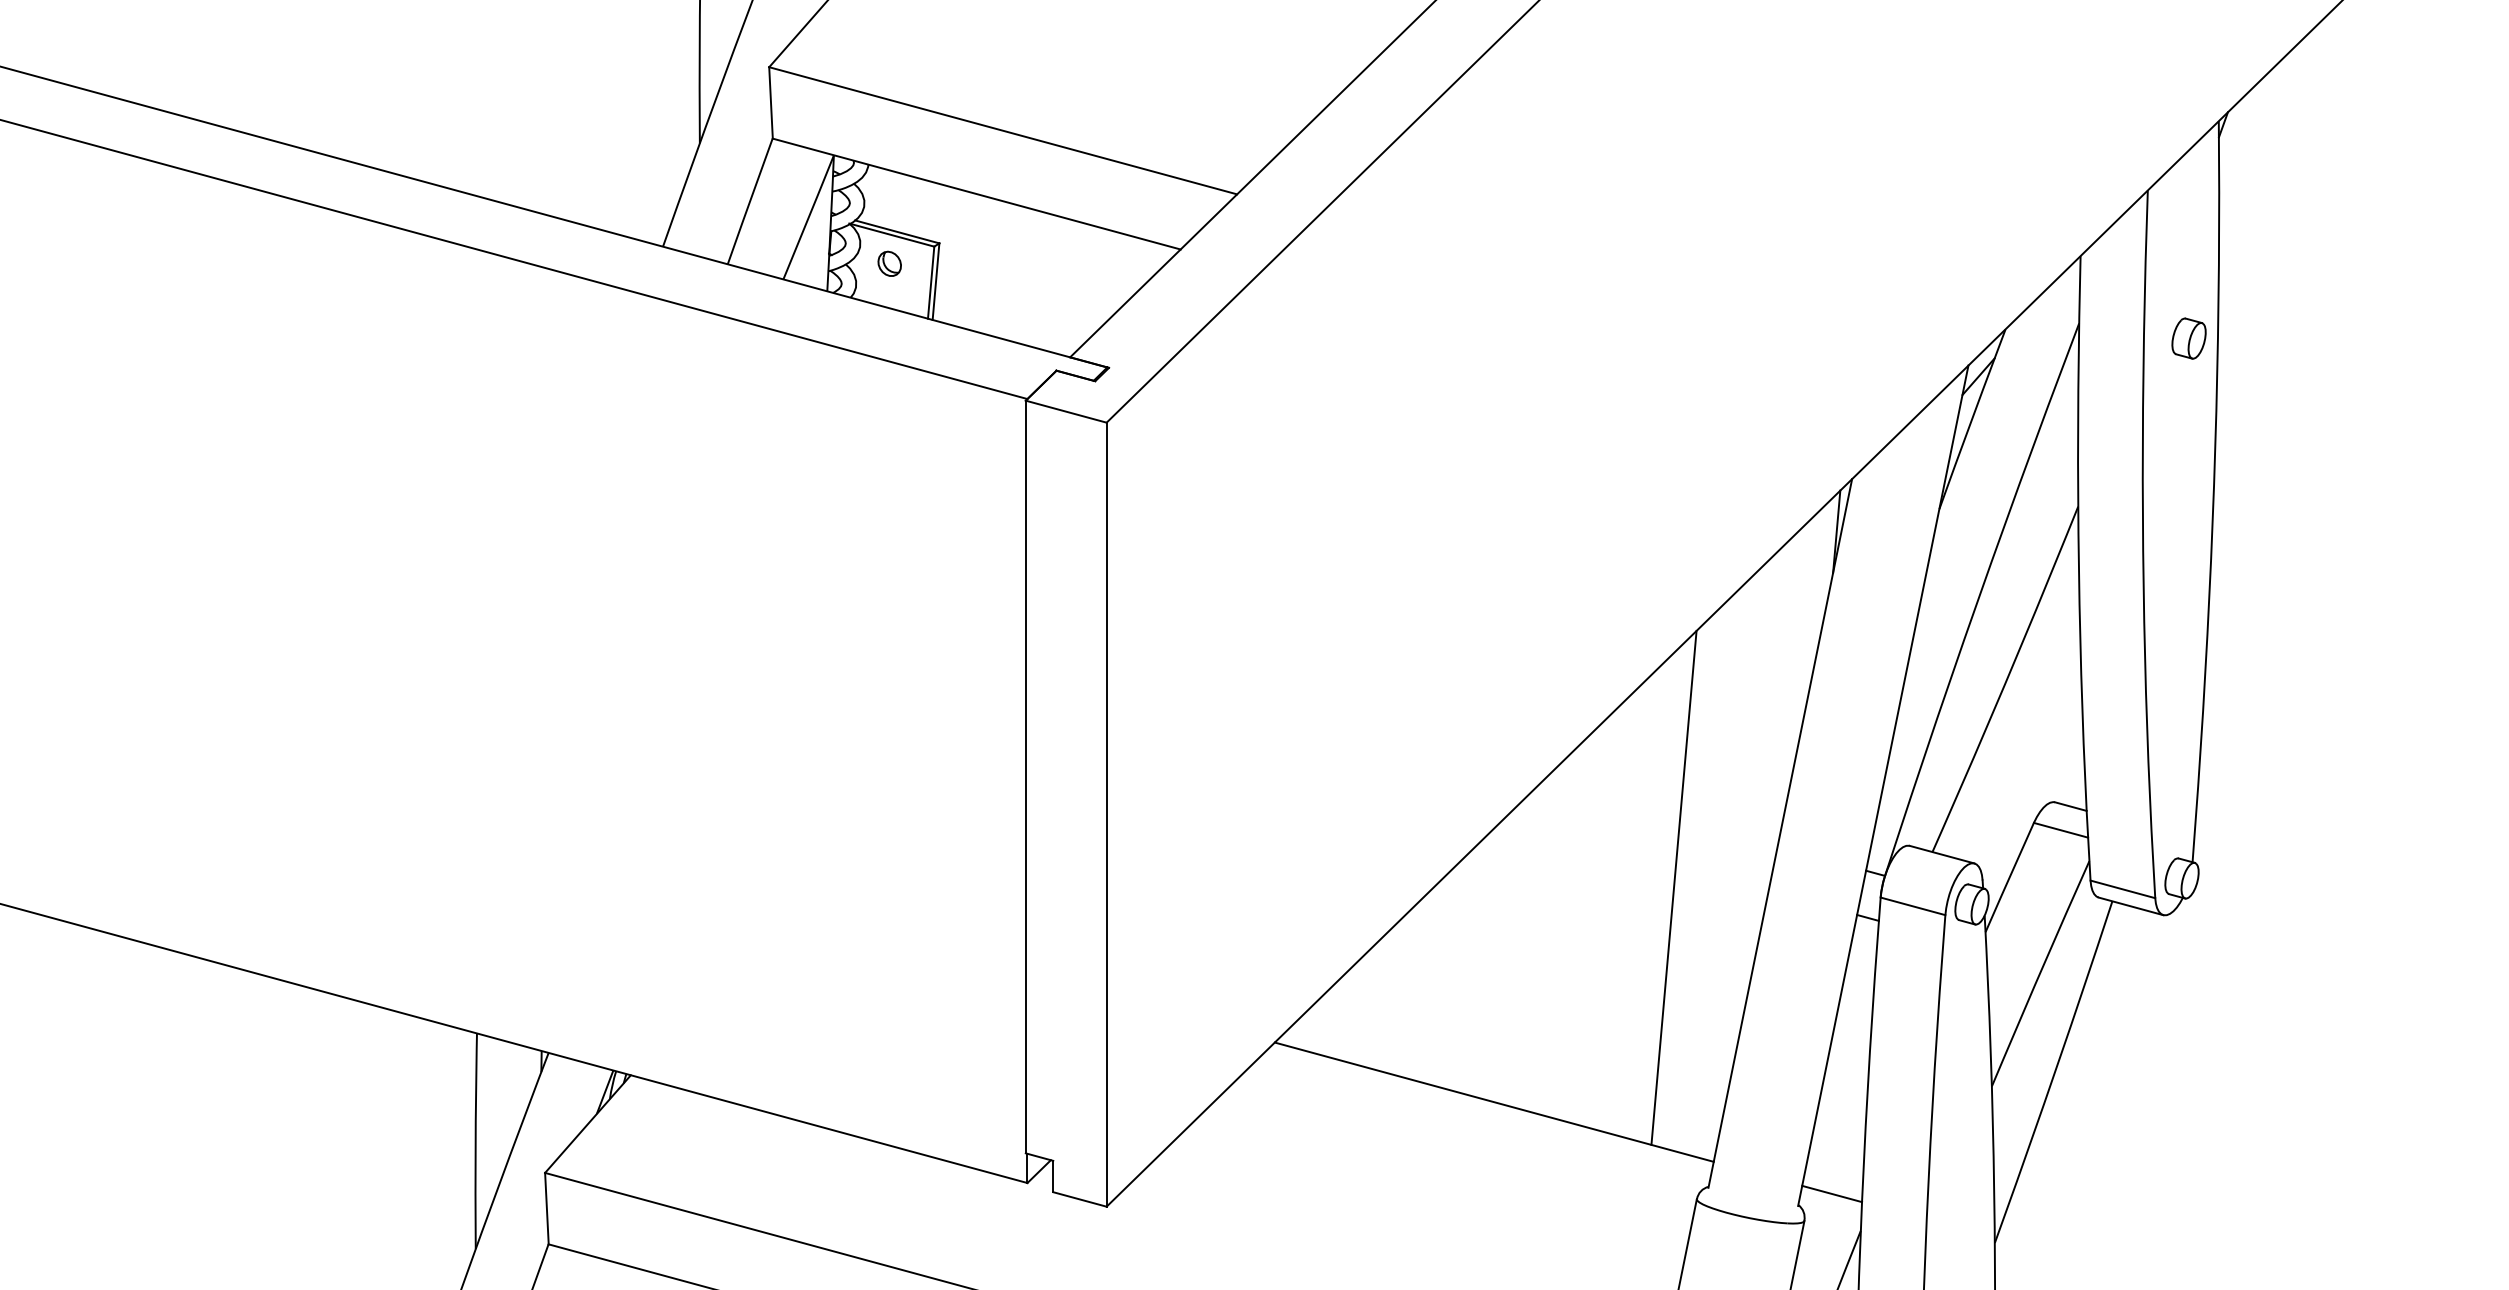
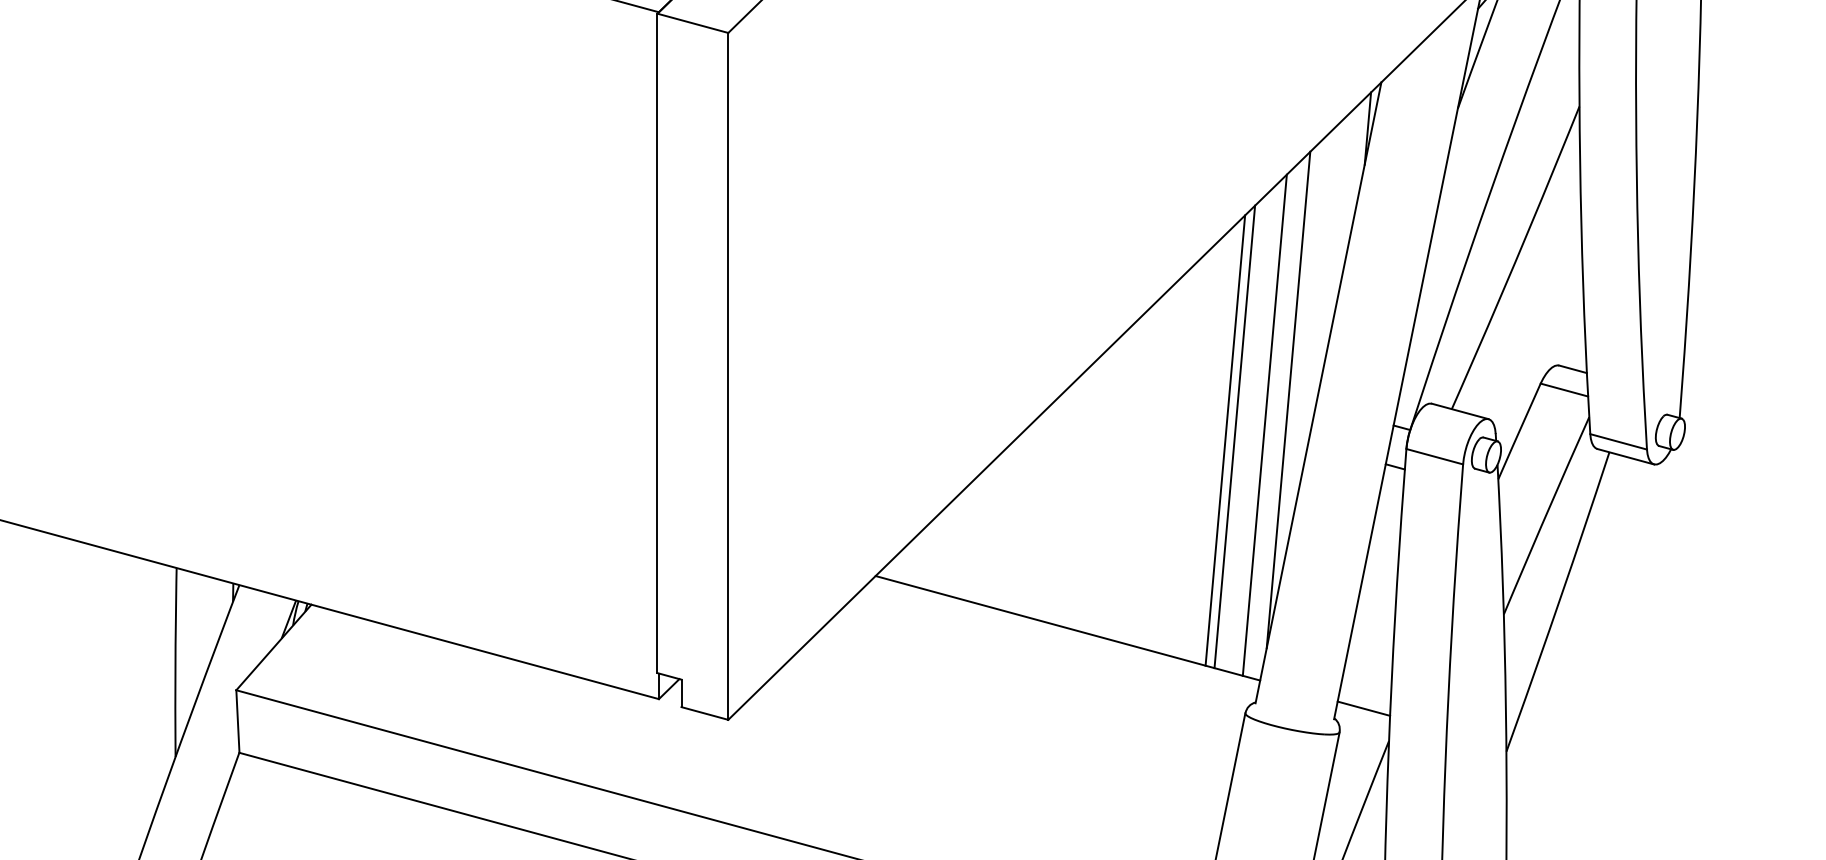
line: (1745, 841) -> (1287, 399), added
line: (1718, 870) -> (1264, 425), added
line: (1684, 883) -> (1234, 436), added

